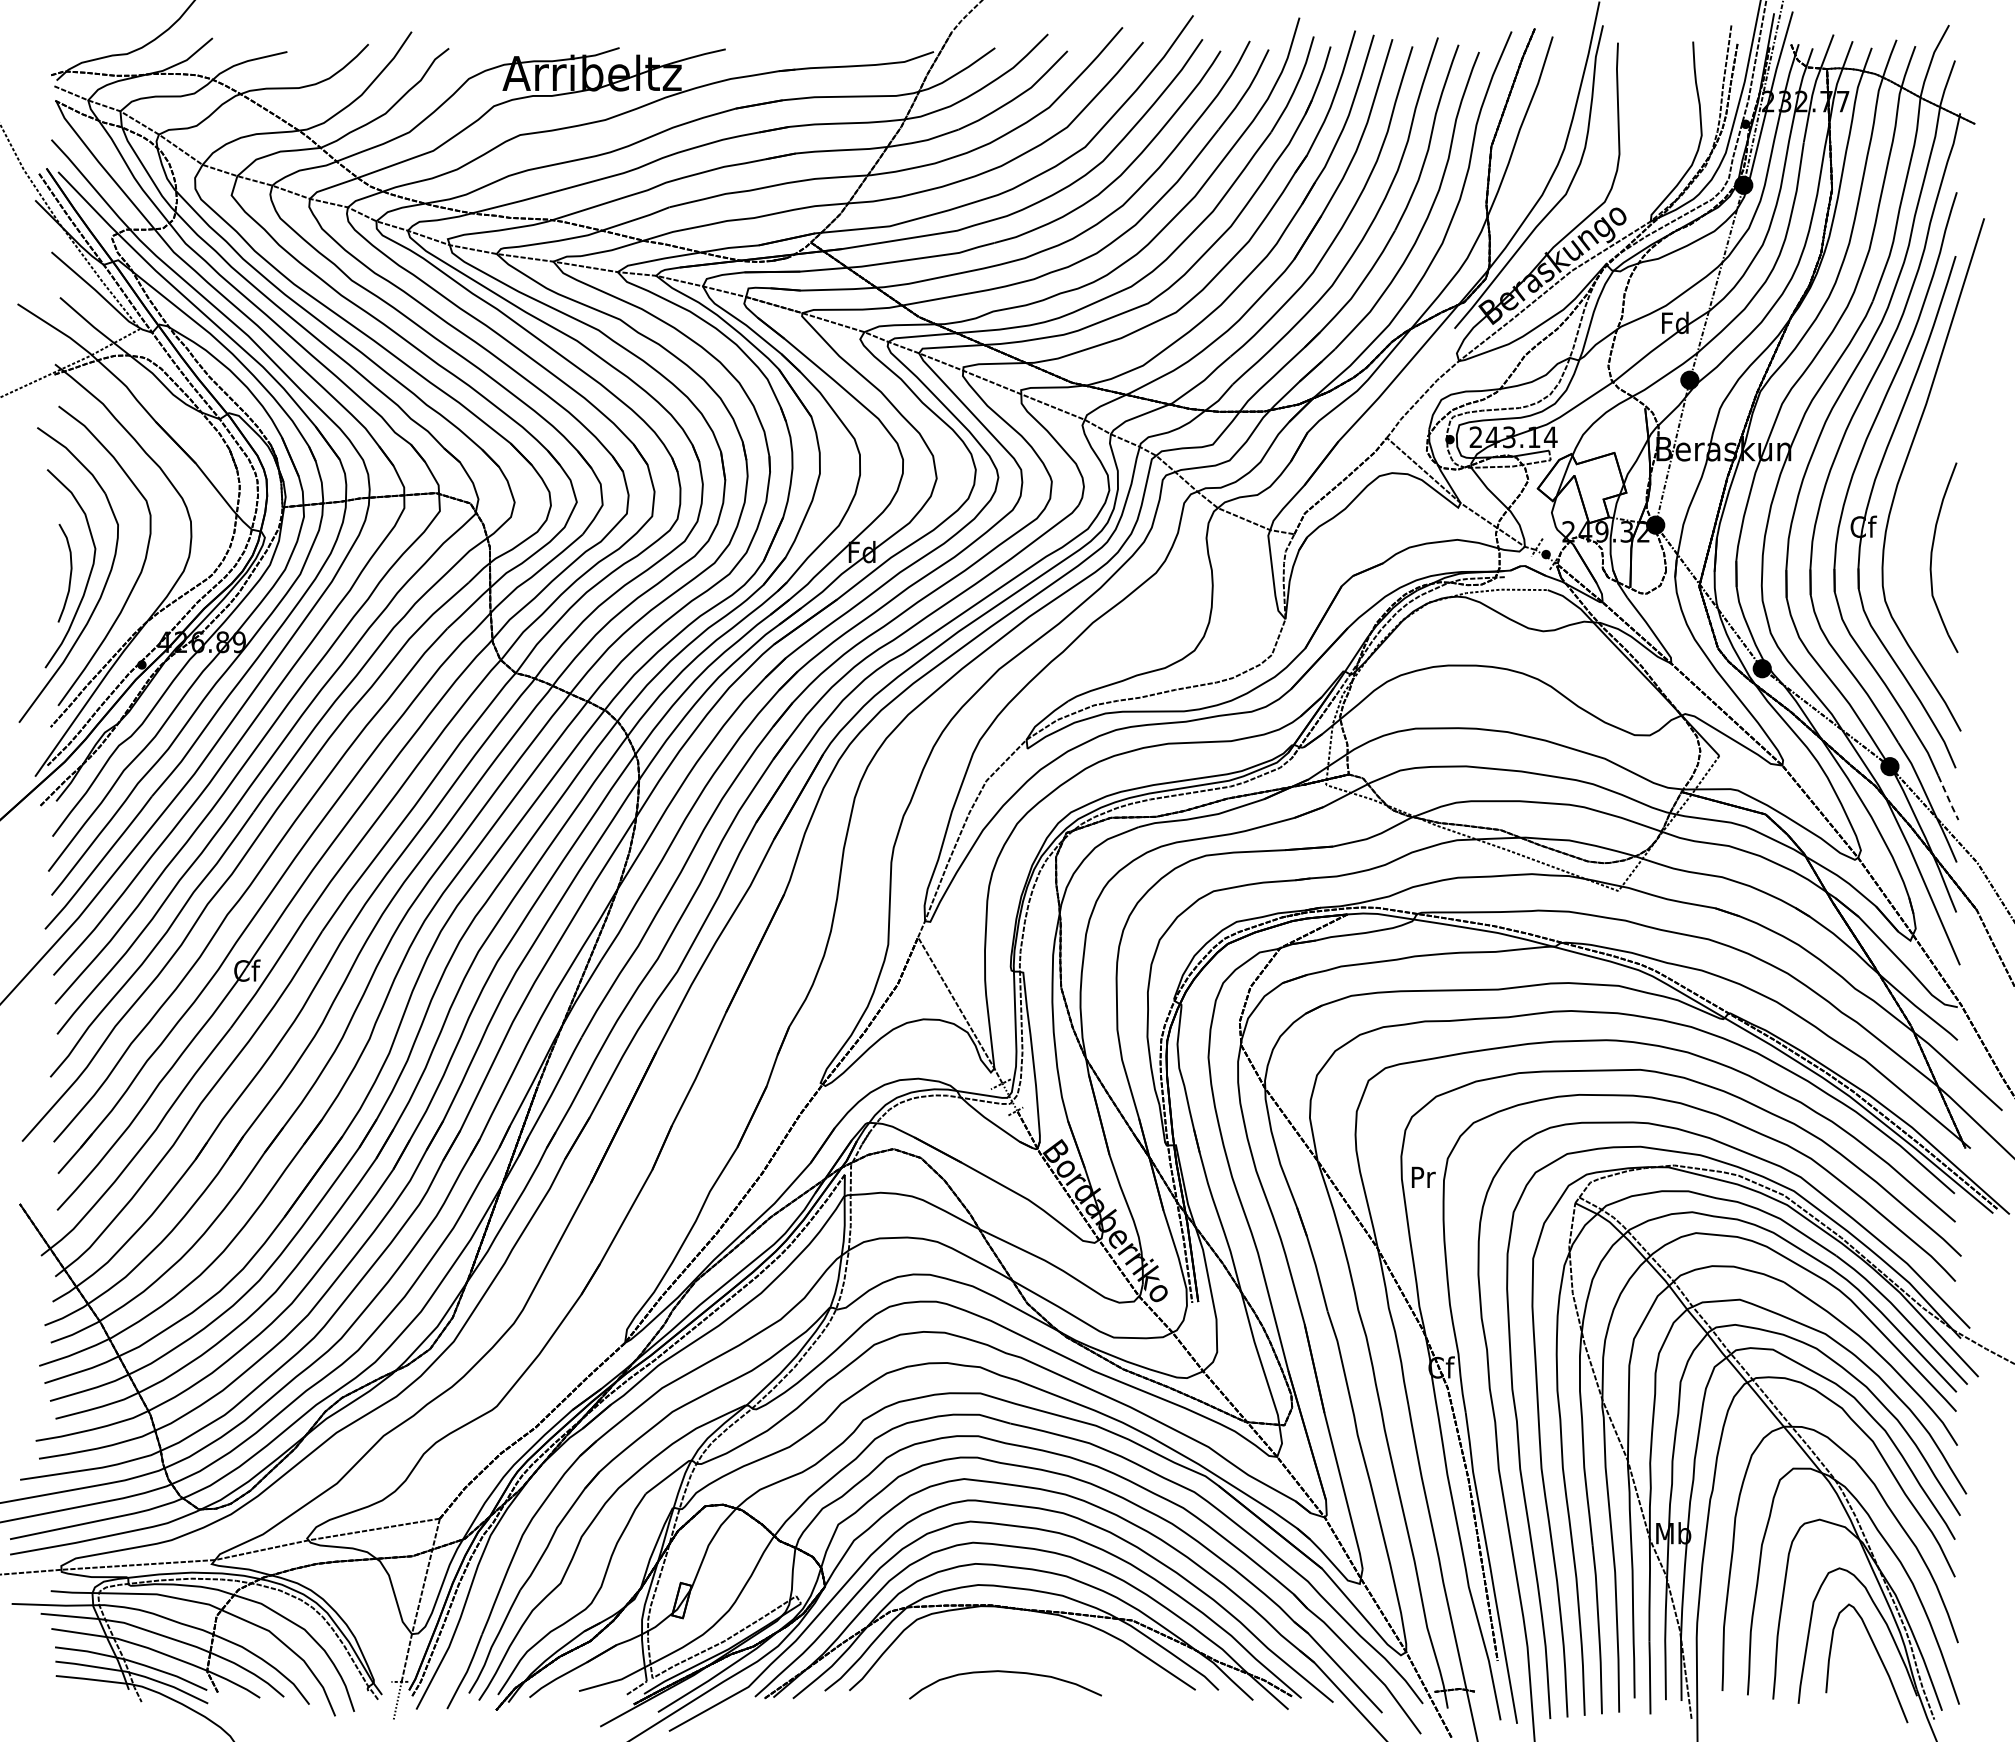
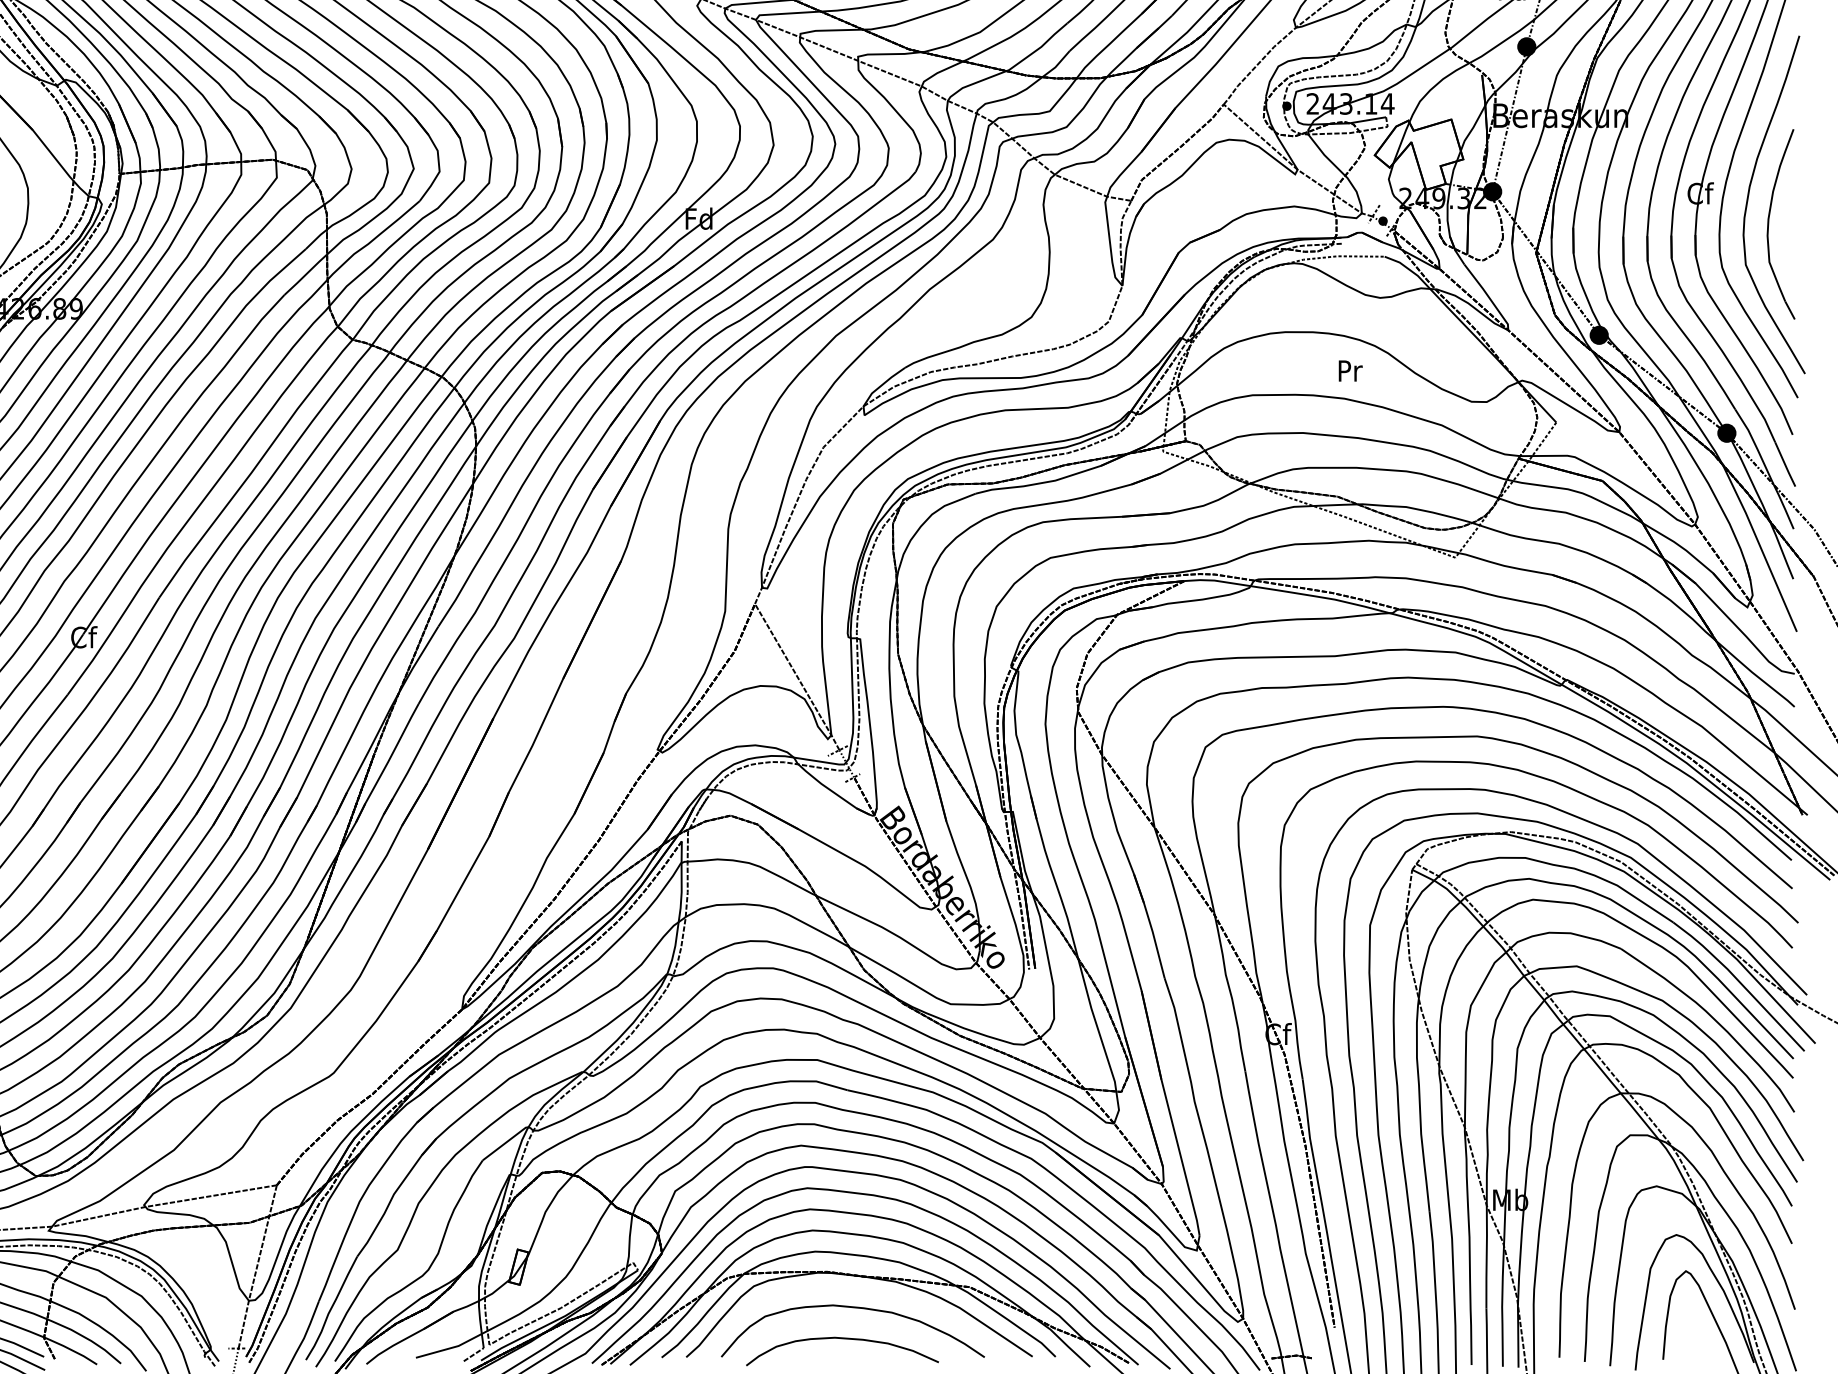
curve: (1911, 535) -> (1748, 202), added
line: (1948, 799) -> (1785, 466), dashed -> solid
text: (1423, 1176) -> (1350, 370), moved
curve: (1015, 1641) -> (852, 1308), added

